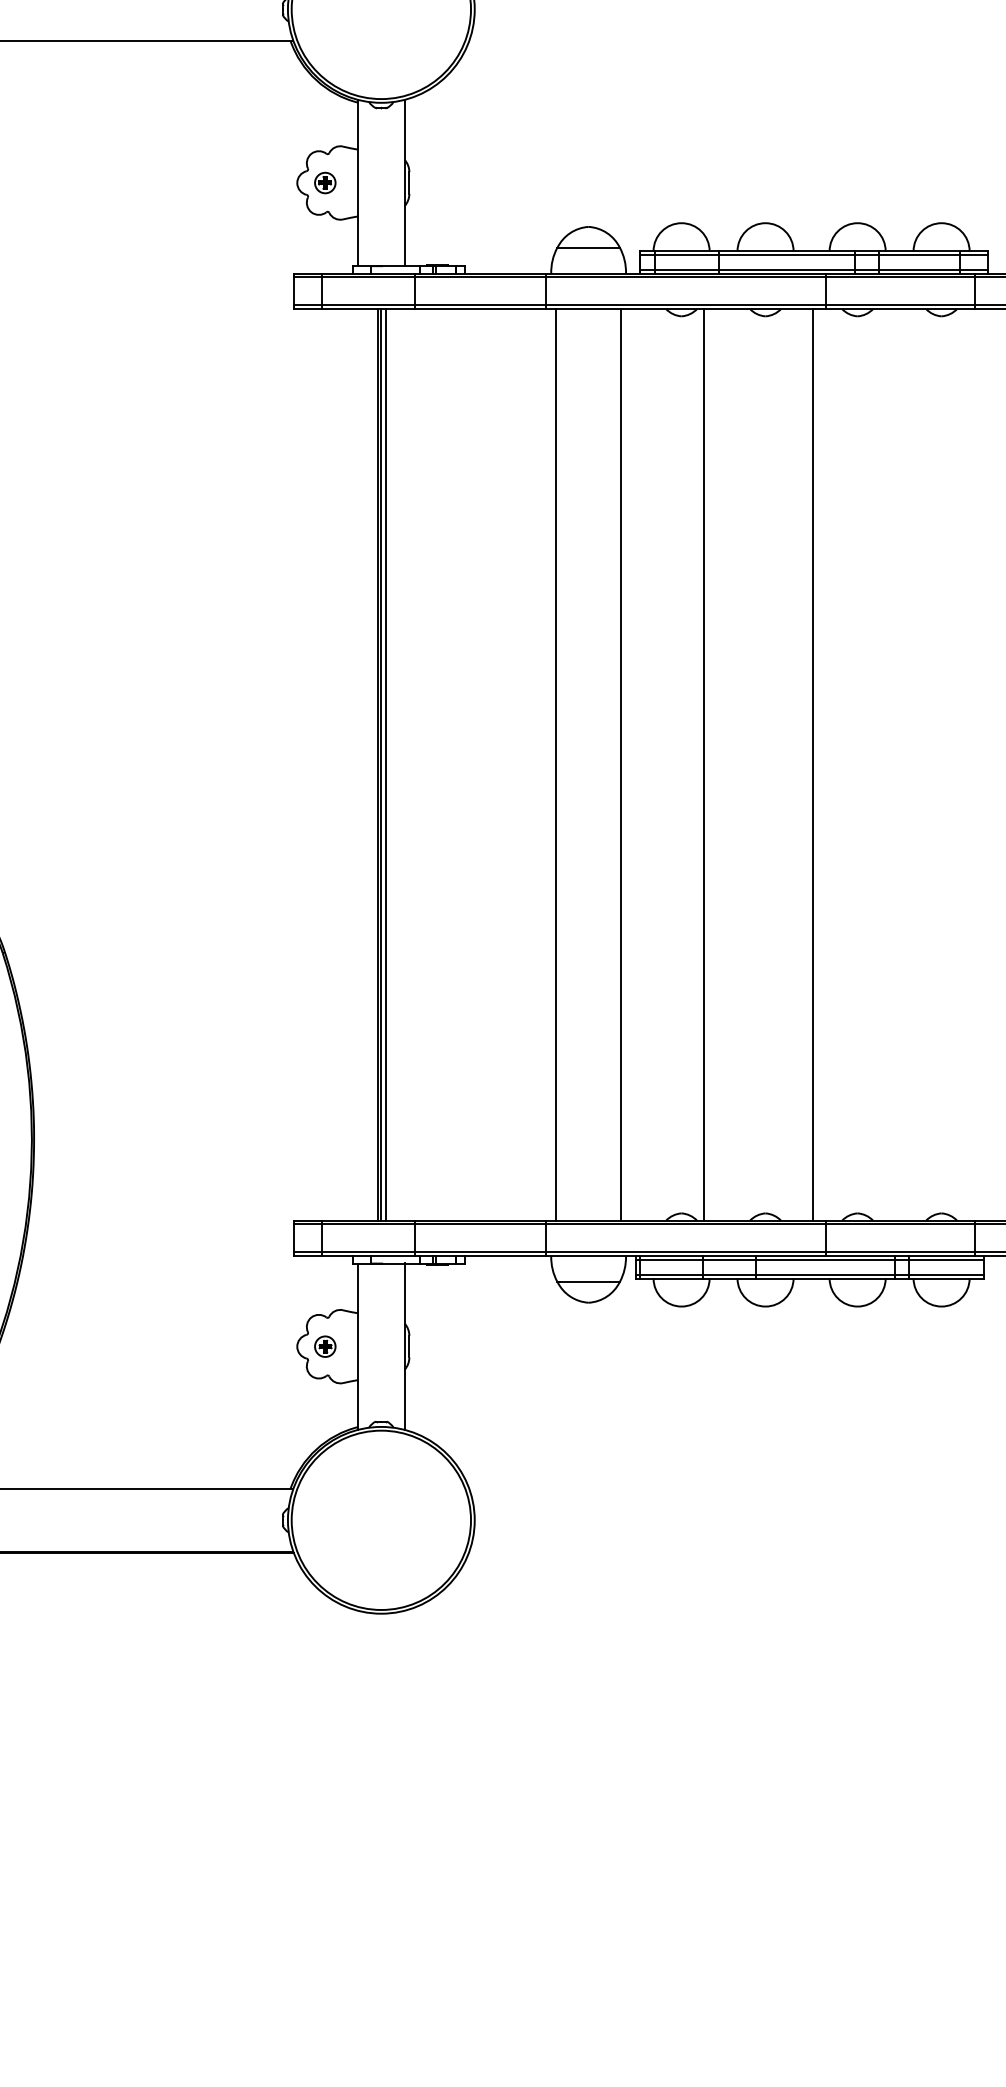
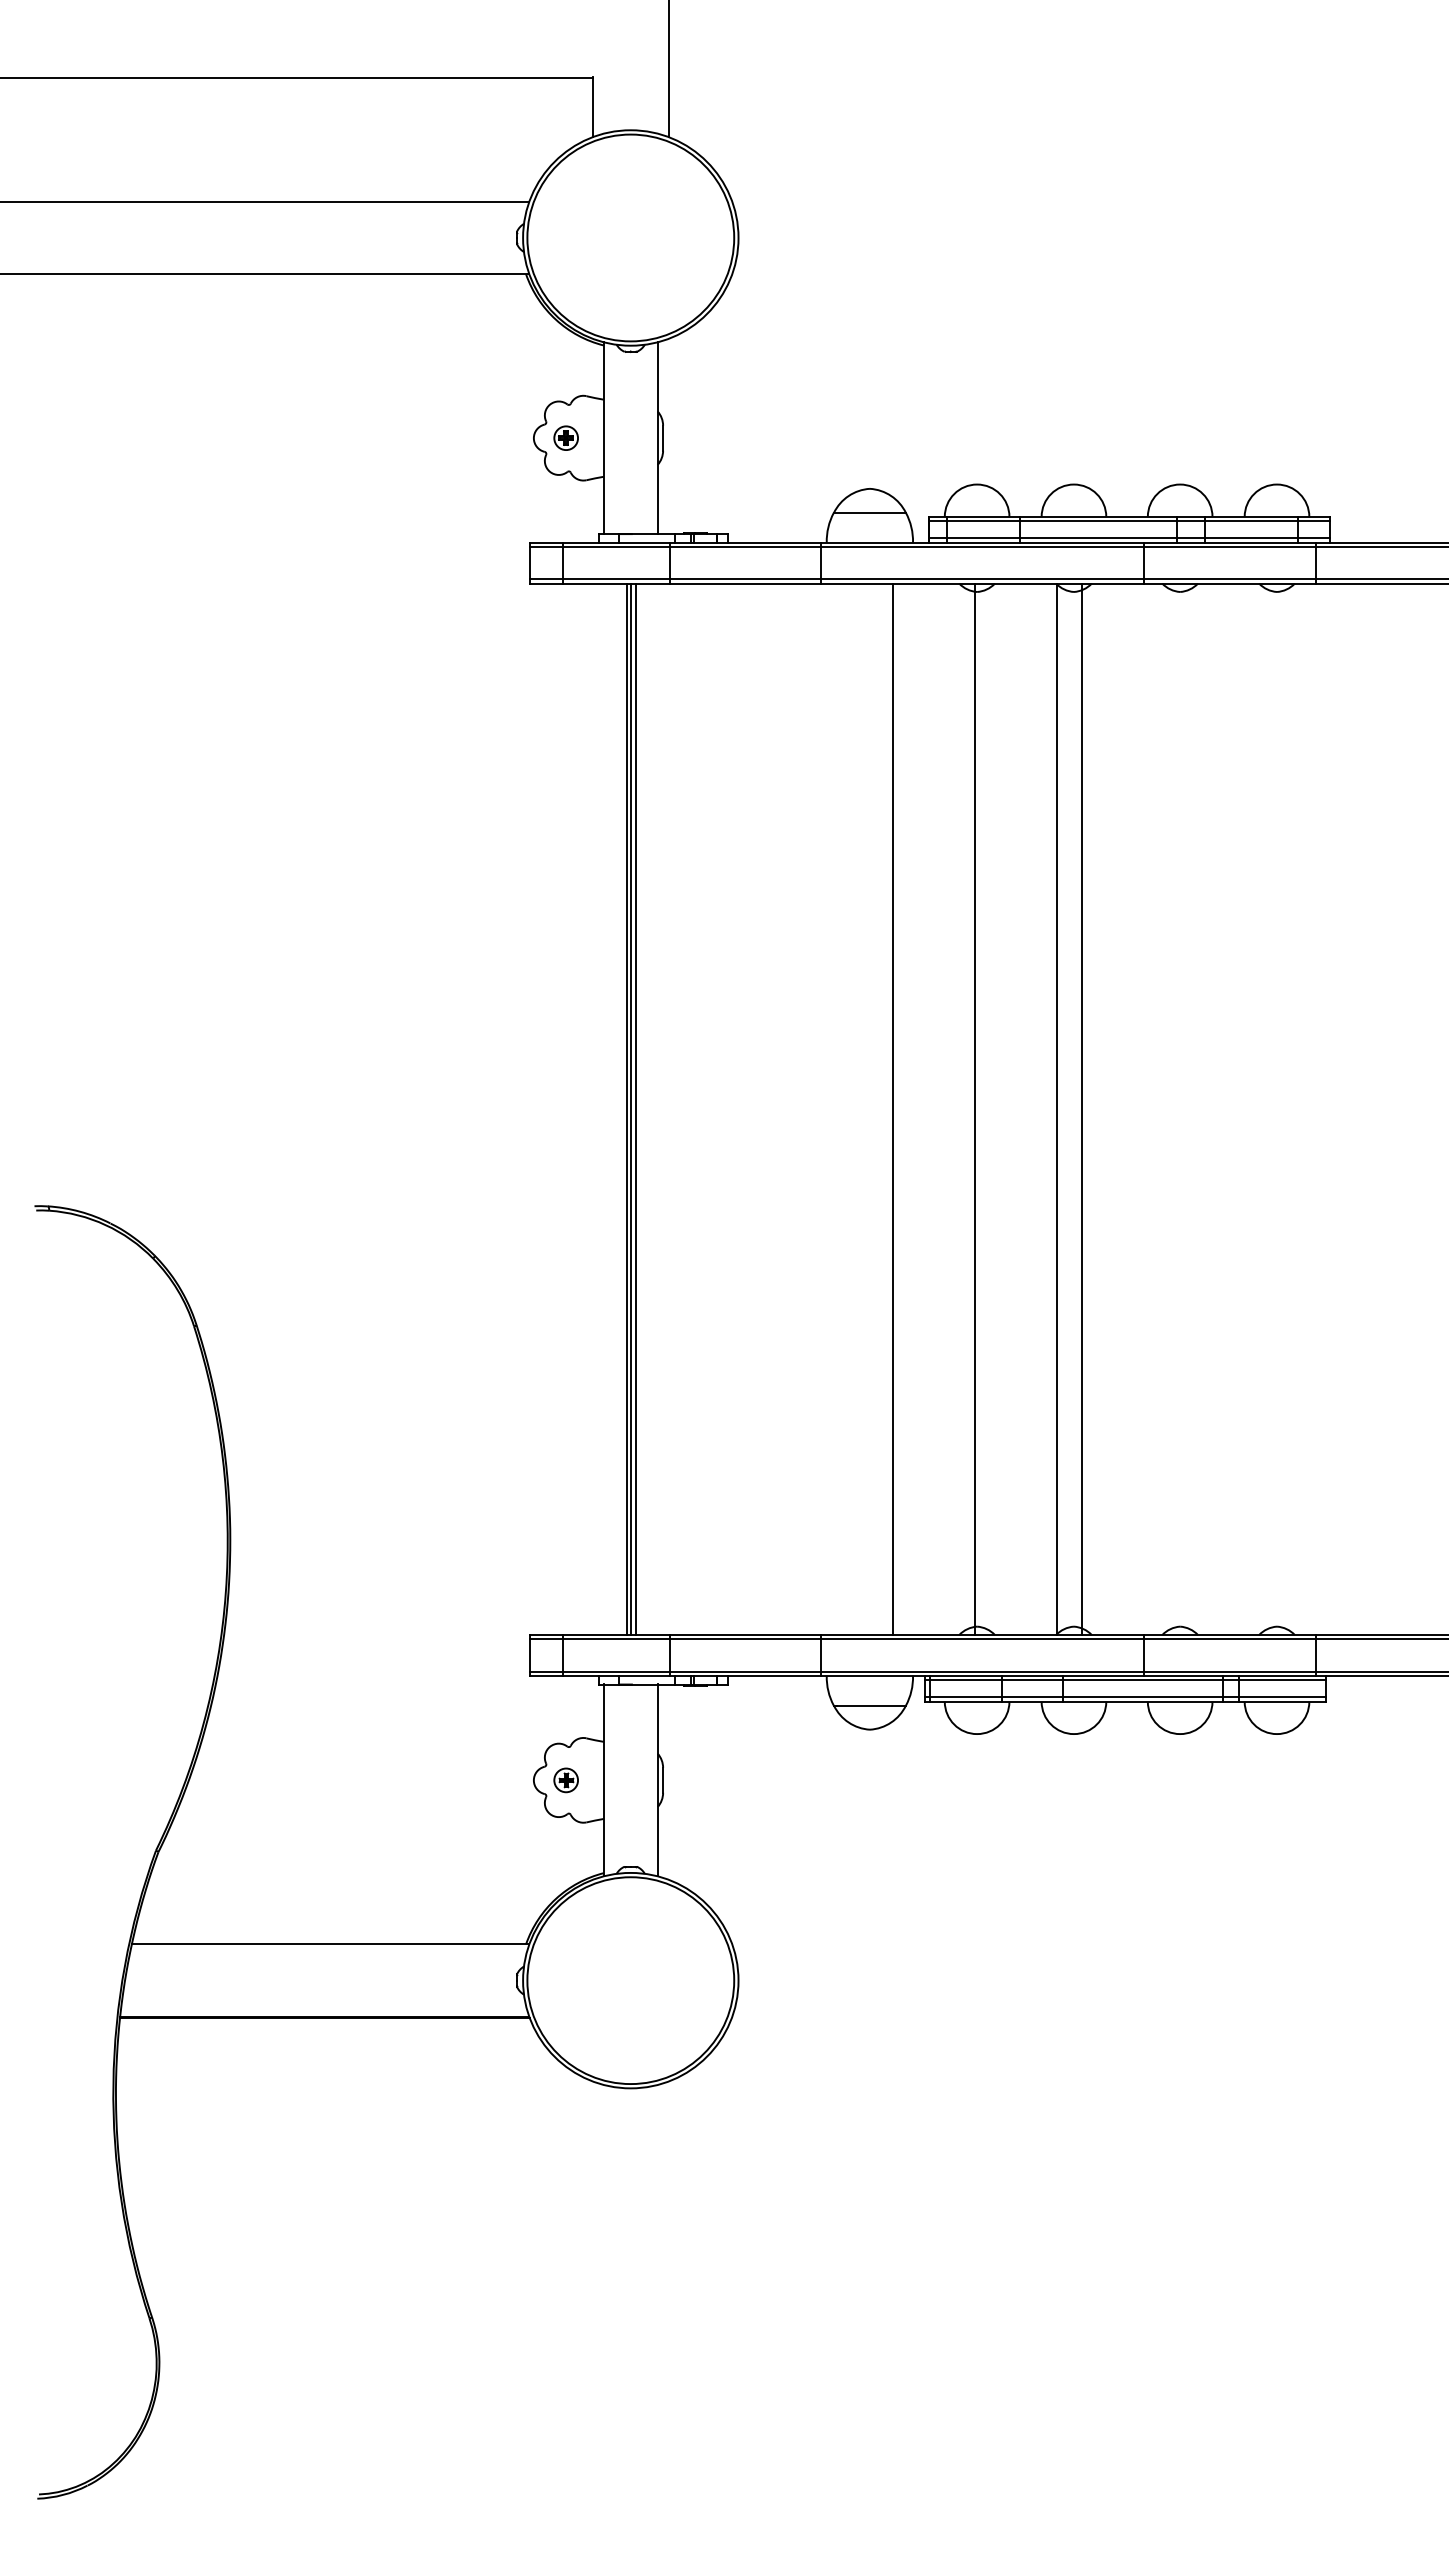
line: (556, 764) -> (893, 1108), moved
line: (621, 764) -> (974, 1108), moved
line: (703, 764) -> (1081, 1108), moved
line: (812, 764) -> (1056, 1108), moved

